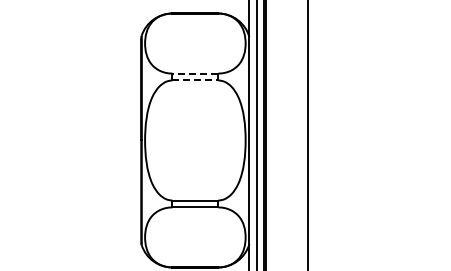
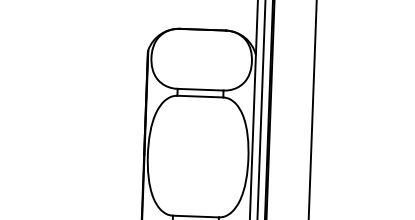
line: (195, 73) -> (200, 89), dashed -> solid
line: (195, 80) -> (200, 96), dashed -> solid

